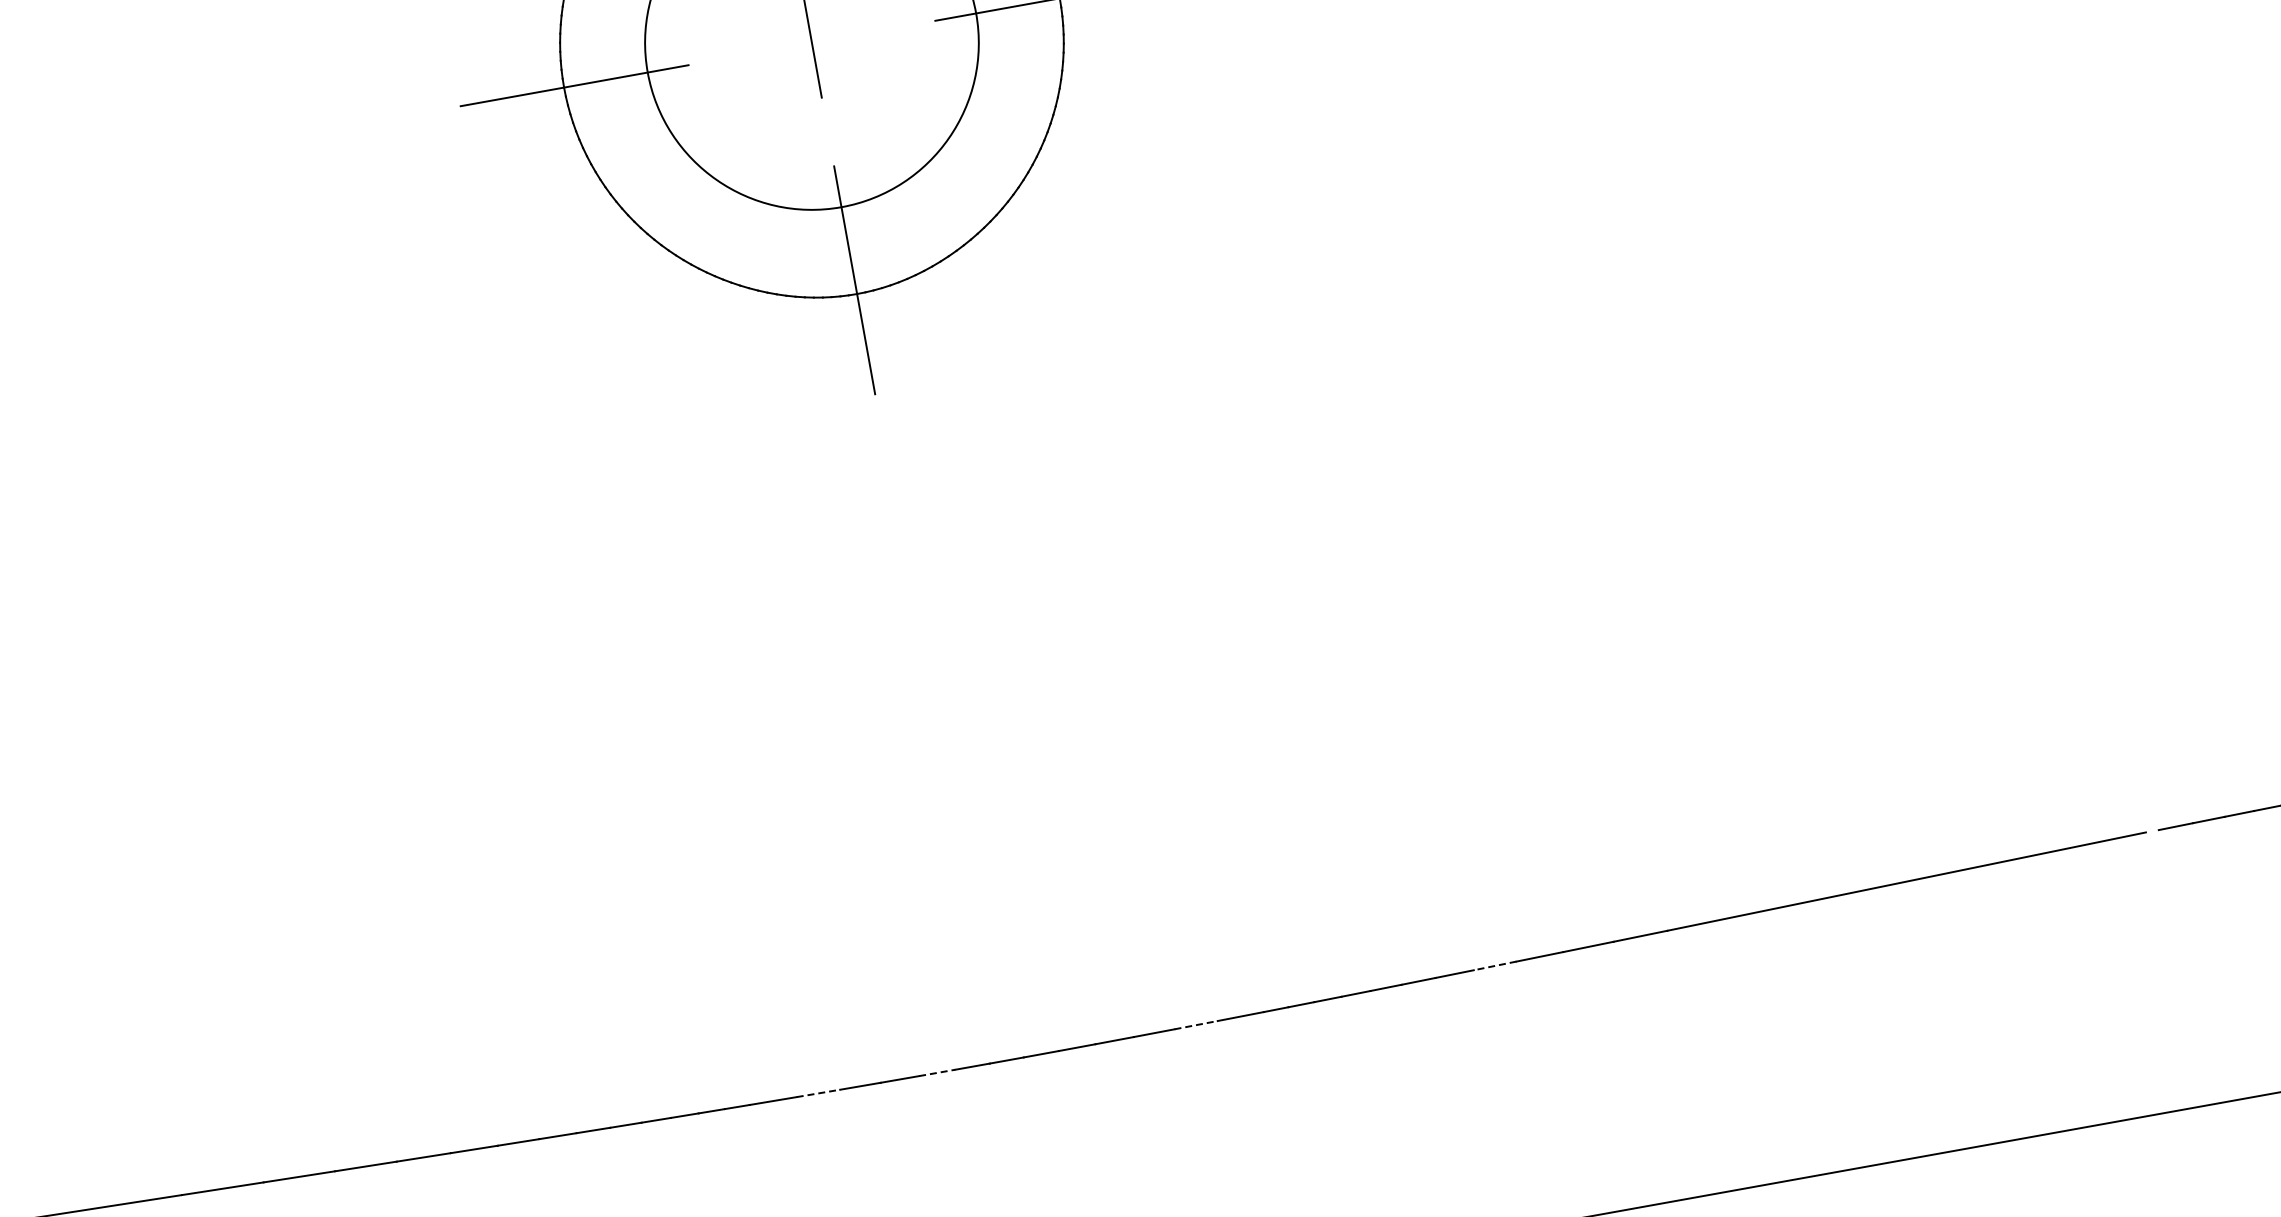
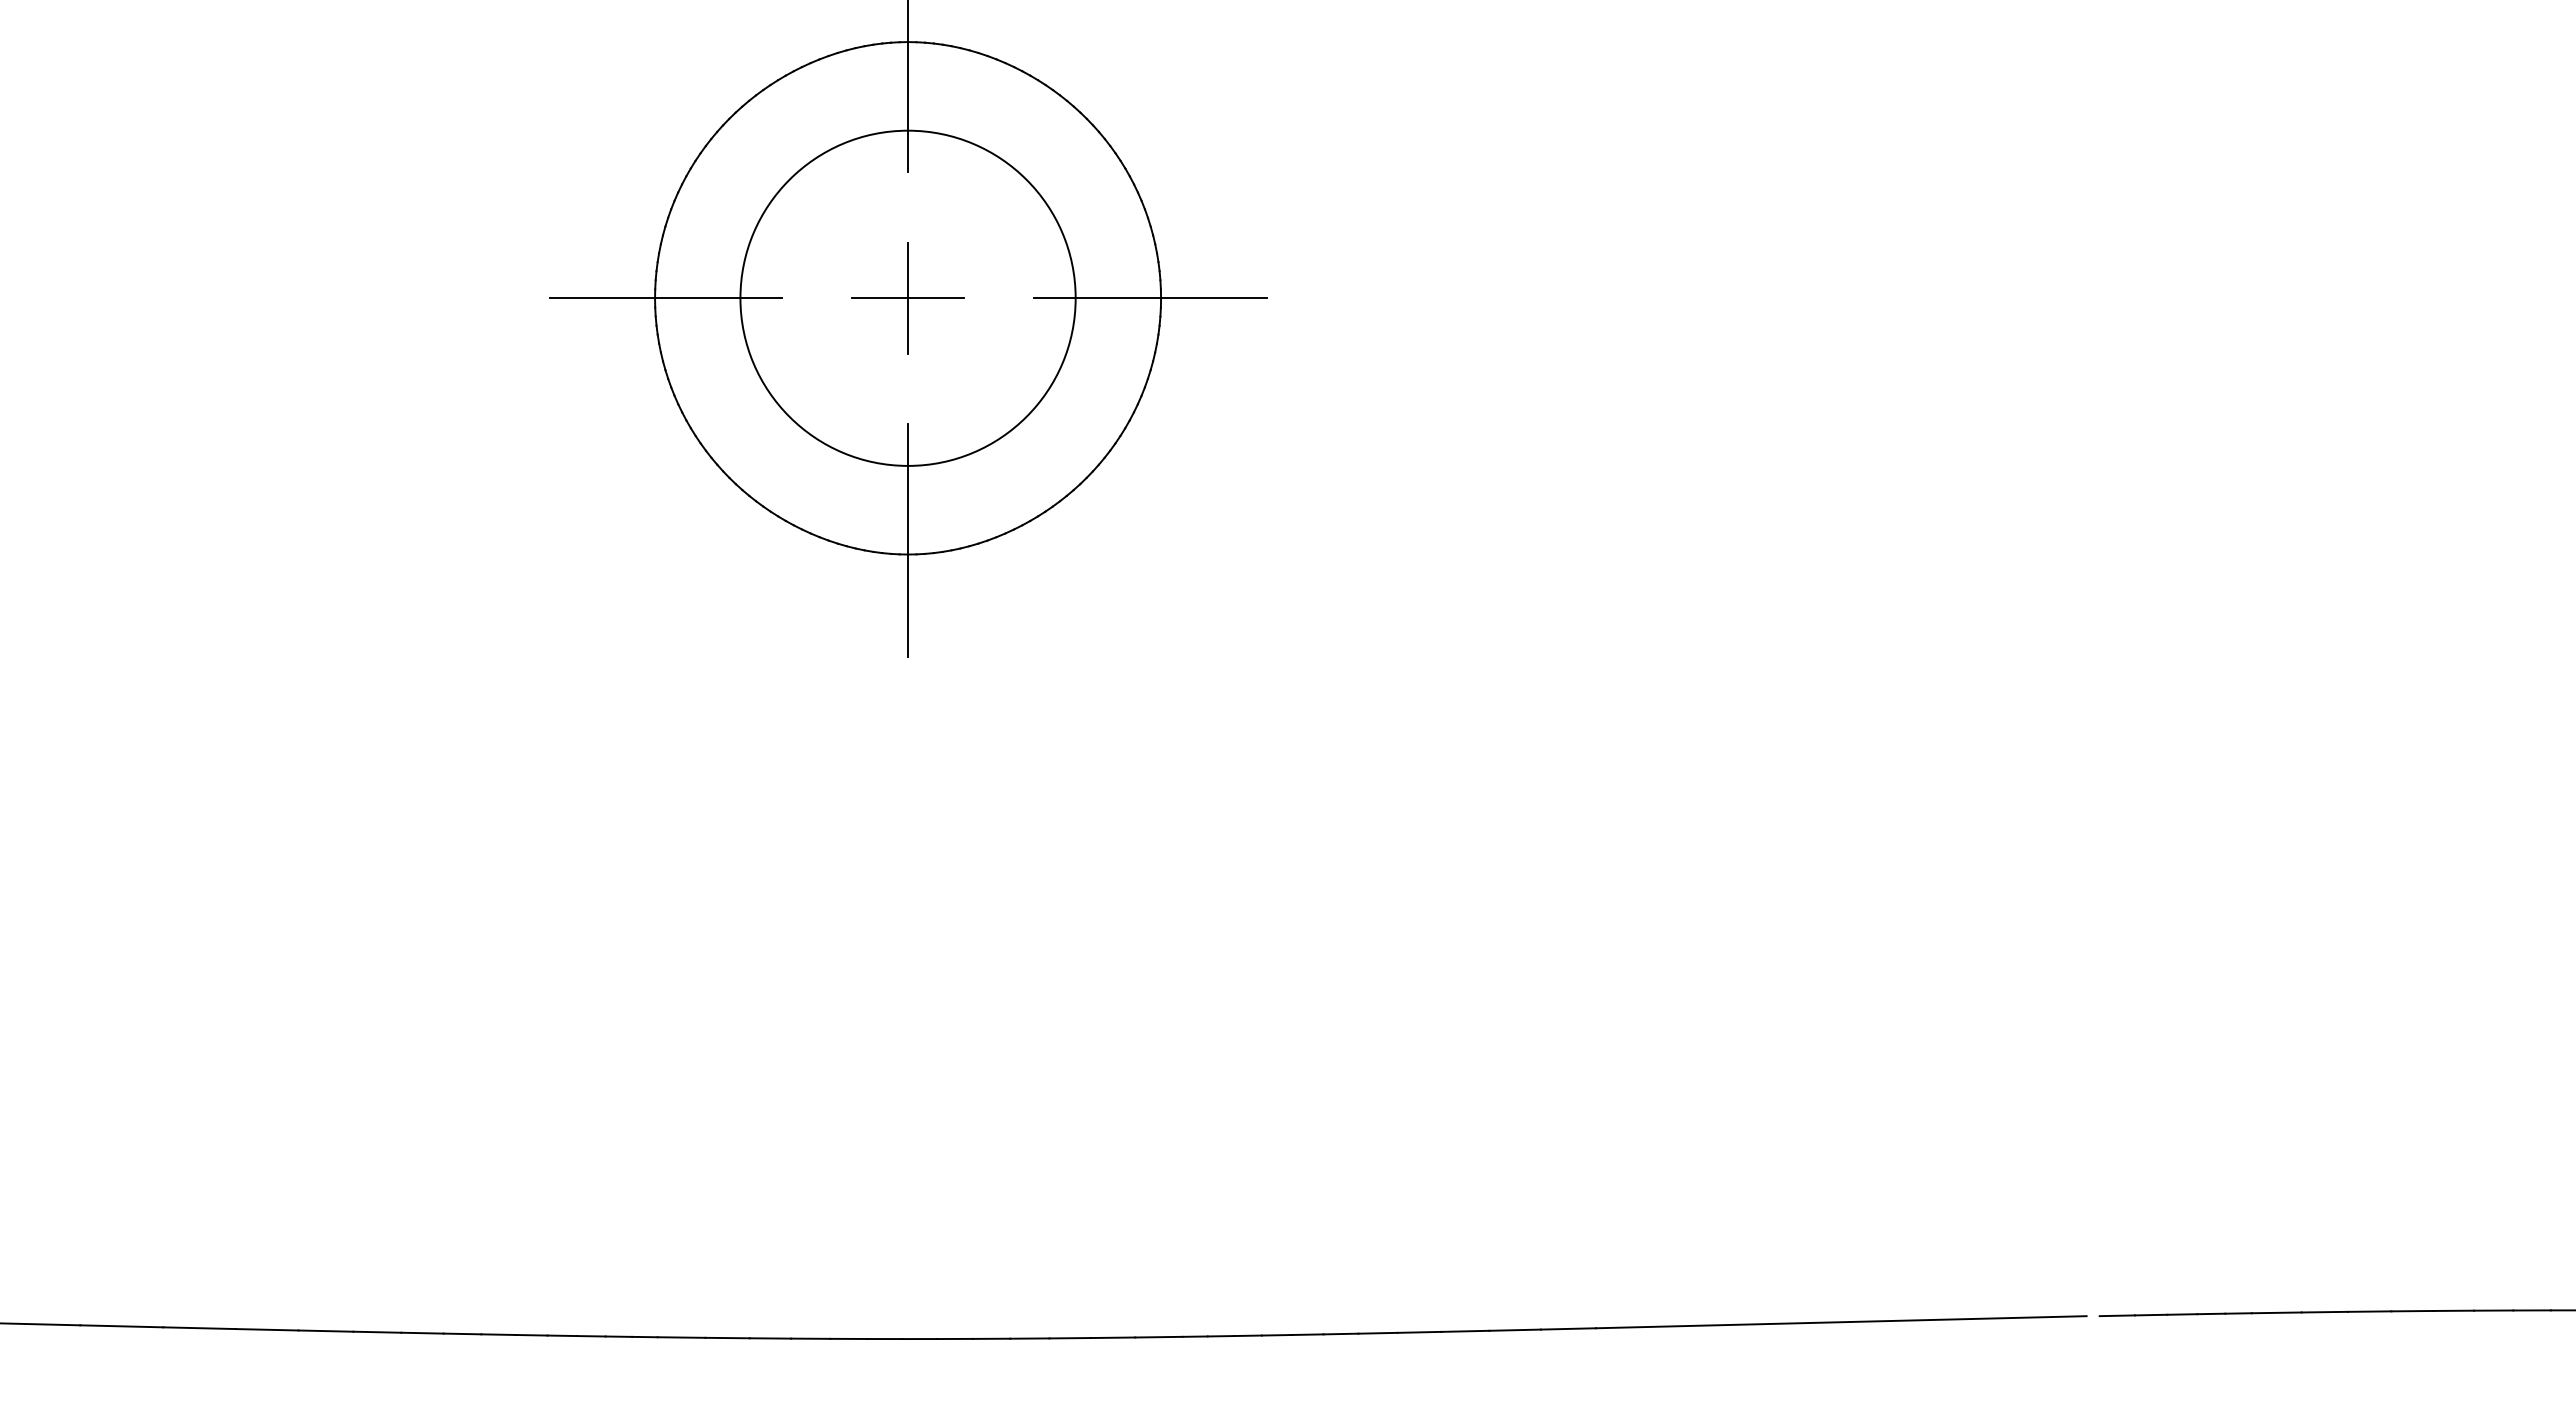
line: (811, 43) -> (907, 298), added
line: (1495, 966) -> (1419, 1332), dashed -> solid
line: (1196, 1024) -> (1113, 1337), dashed -> solid
line: (936, 1072) -> (848, 1338), dashed -> solid
line: (819, 1093) -> (728, 1338), dashed -> solid

